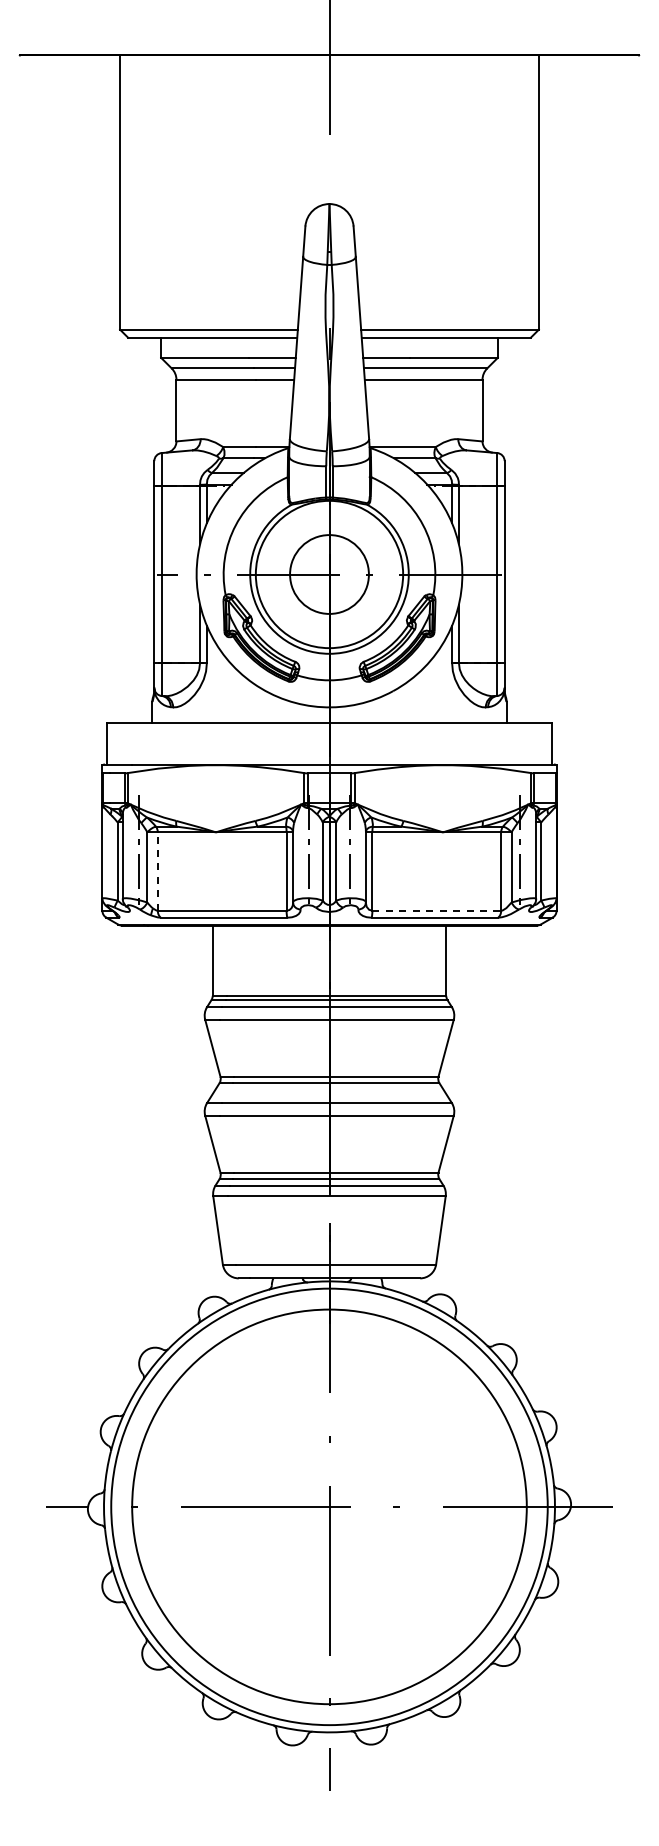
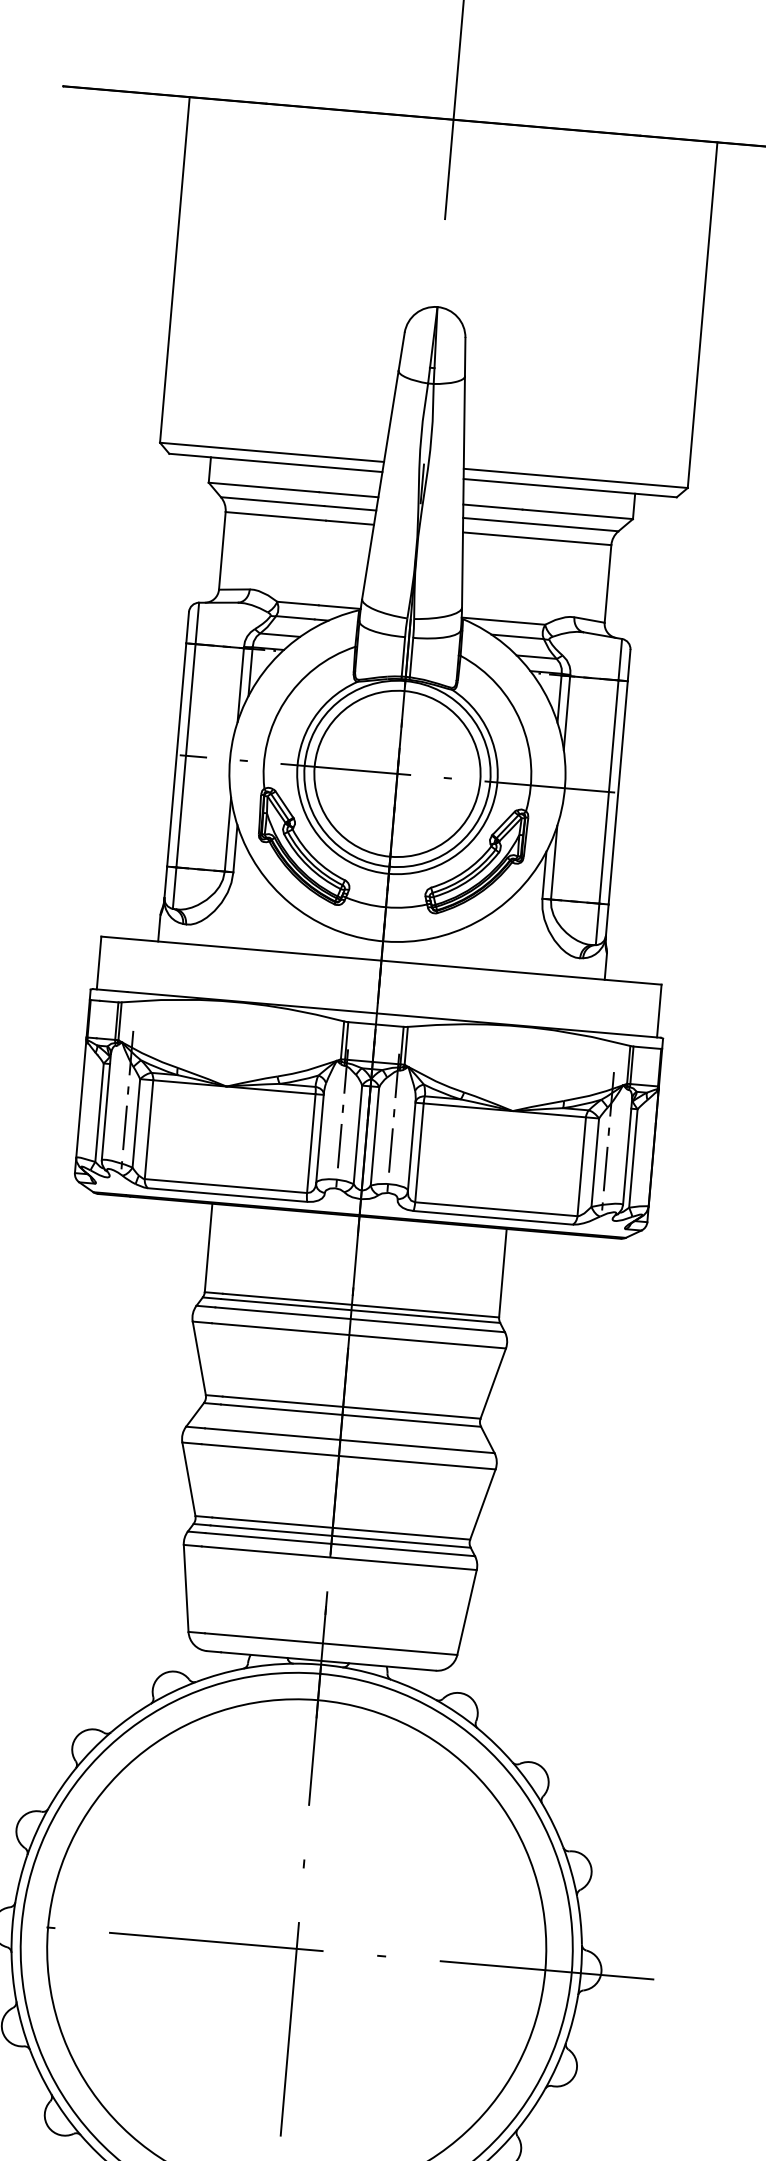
circle: (329, 574) -> (397, 773), size x1.67
line: (157, 871) -> (148, 1129), dashed -> solid
line: (437, 910) -> (497, 1208), dashed -> solid

